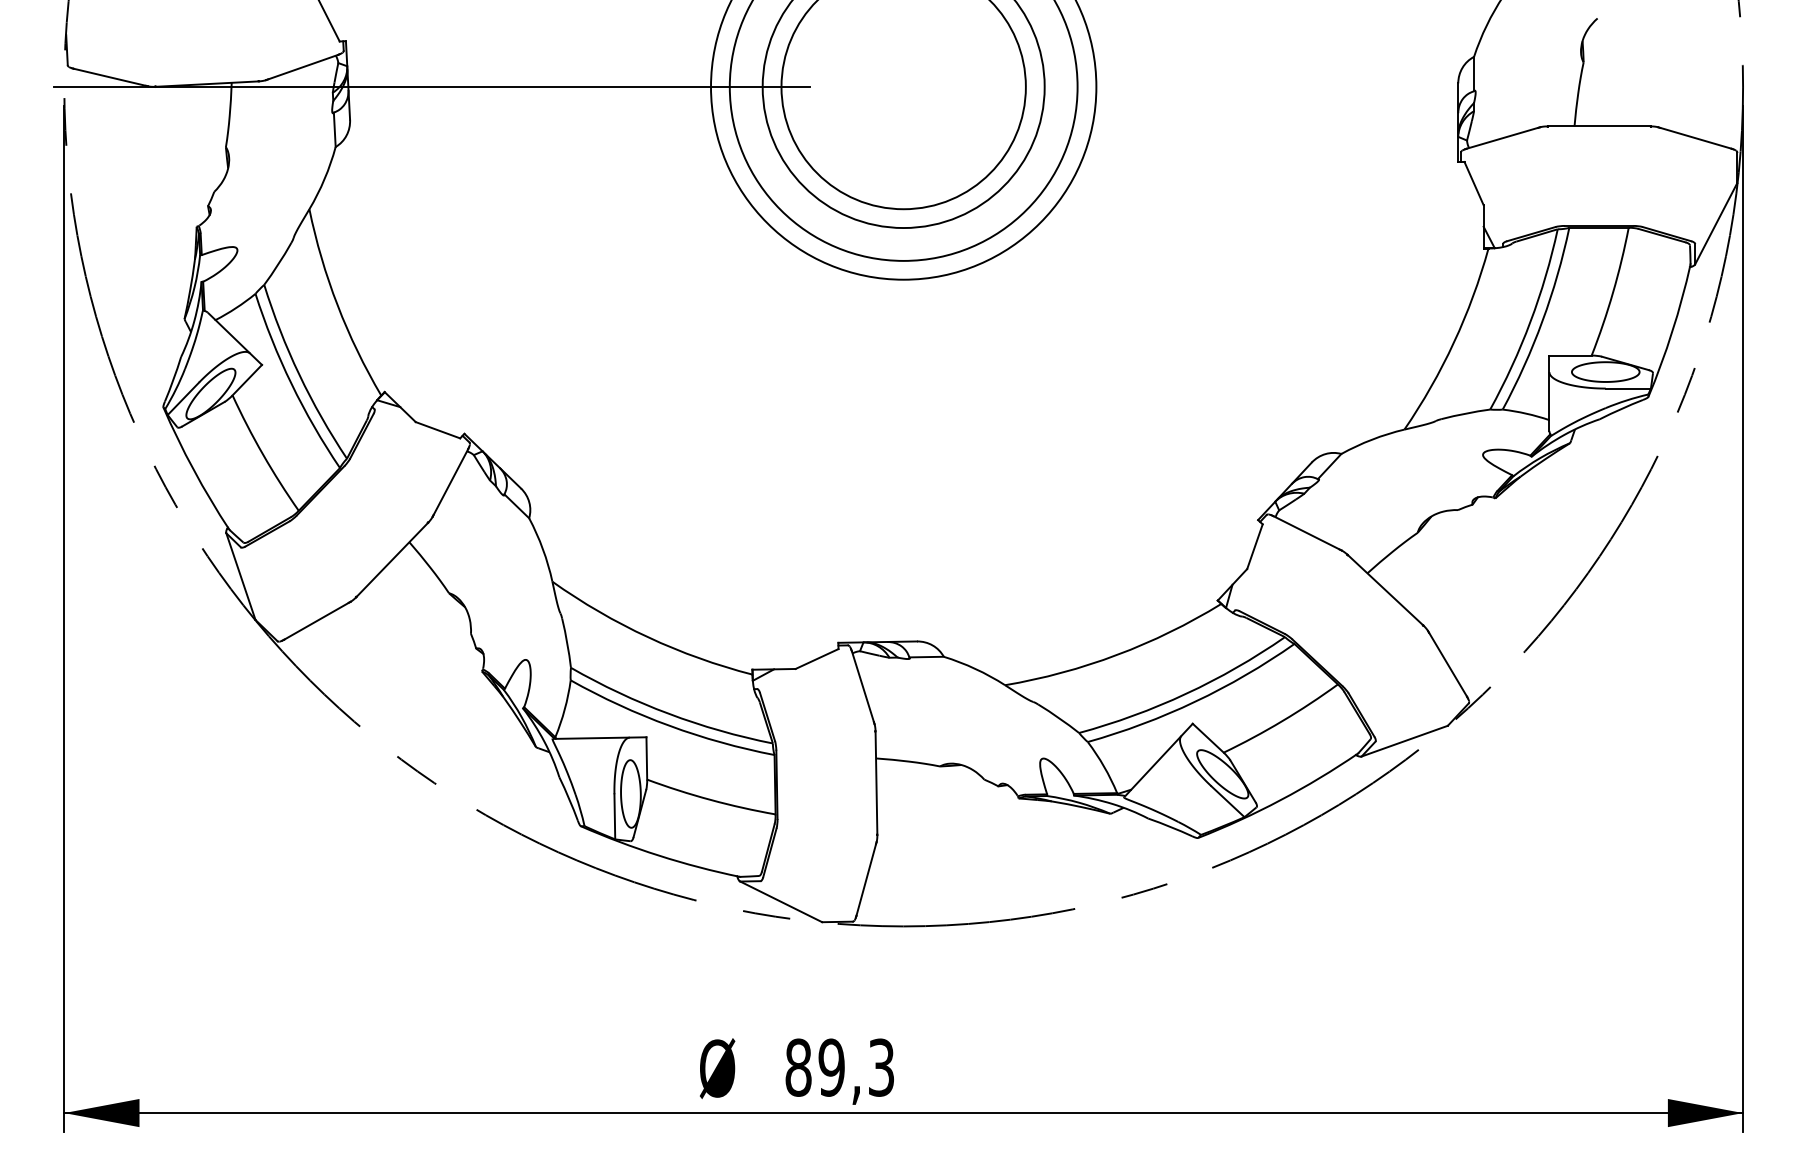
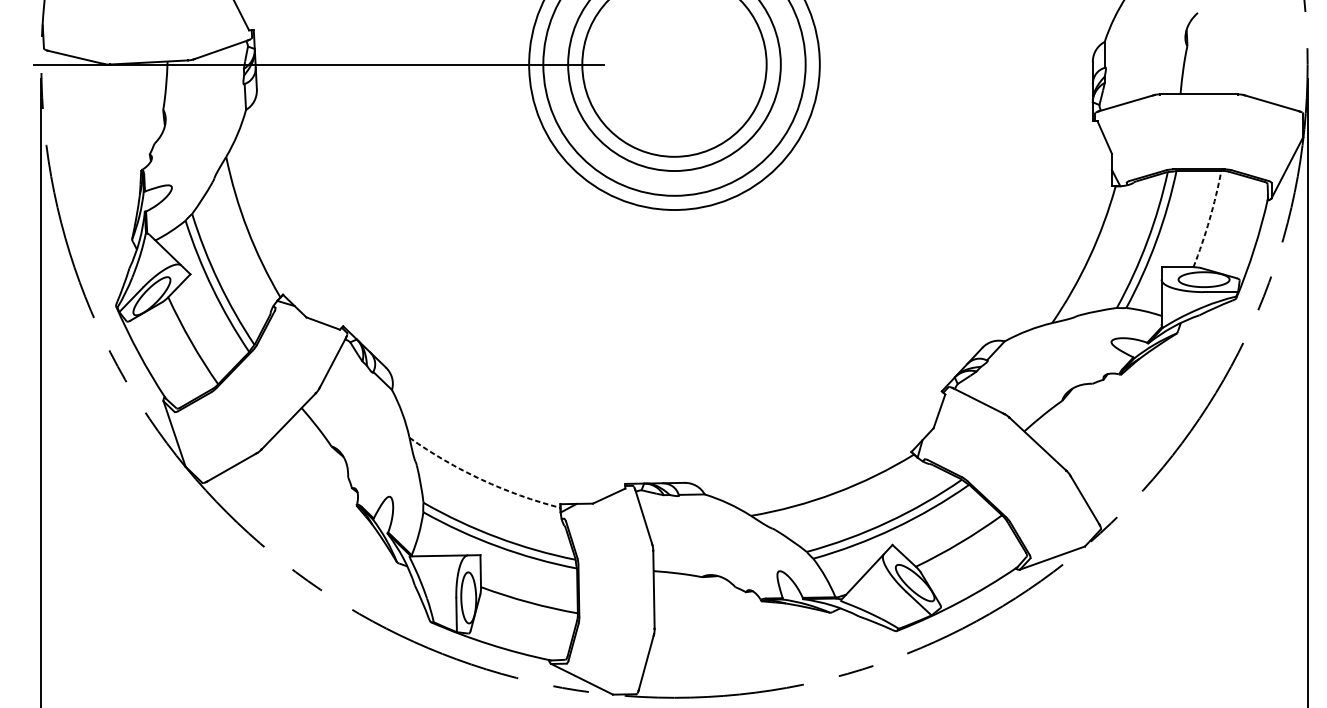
arc: (1613, 292) -> (1209, 219), solid -> dashed
arc: (648, 637) -> (482, 479), solid -> dashed

